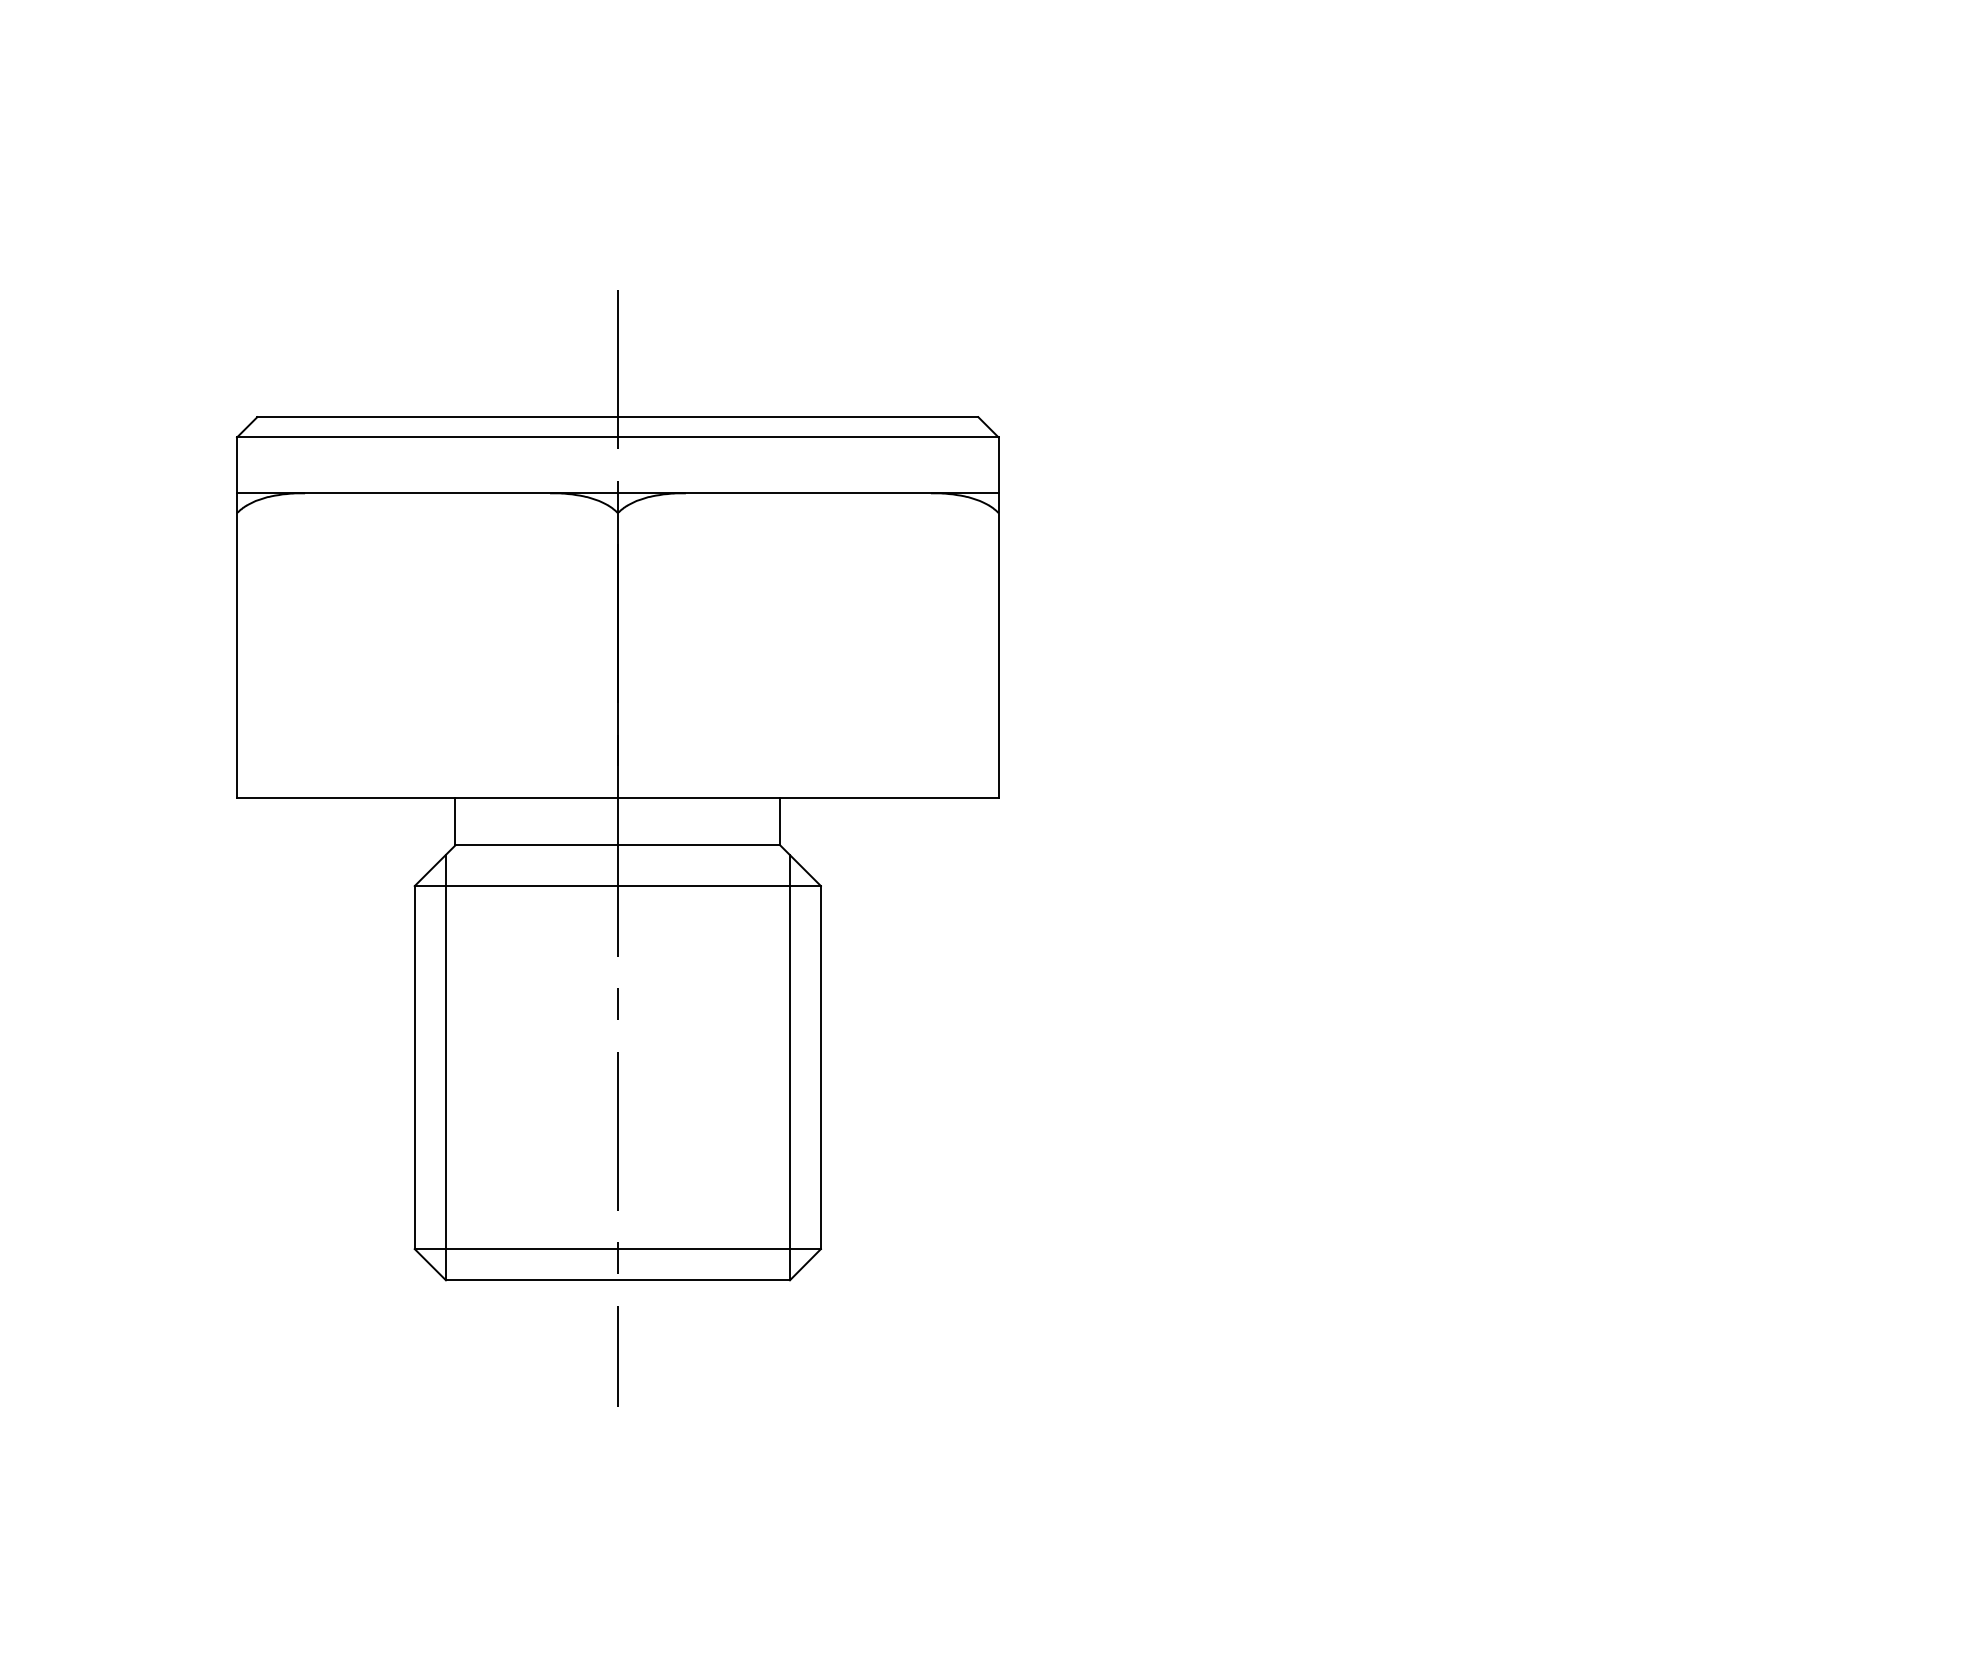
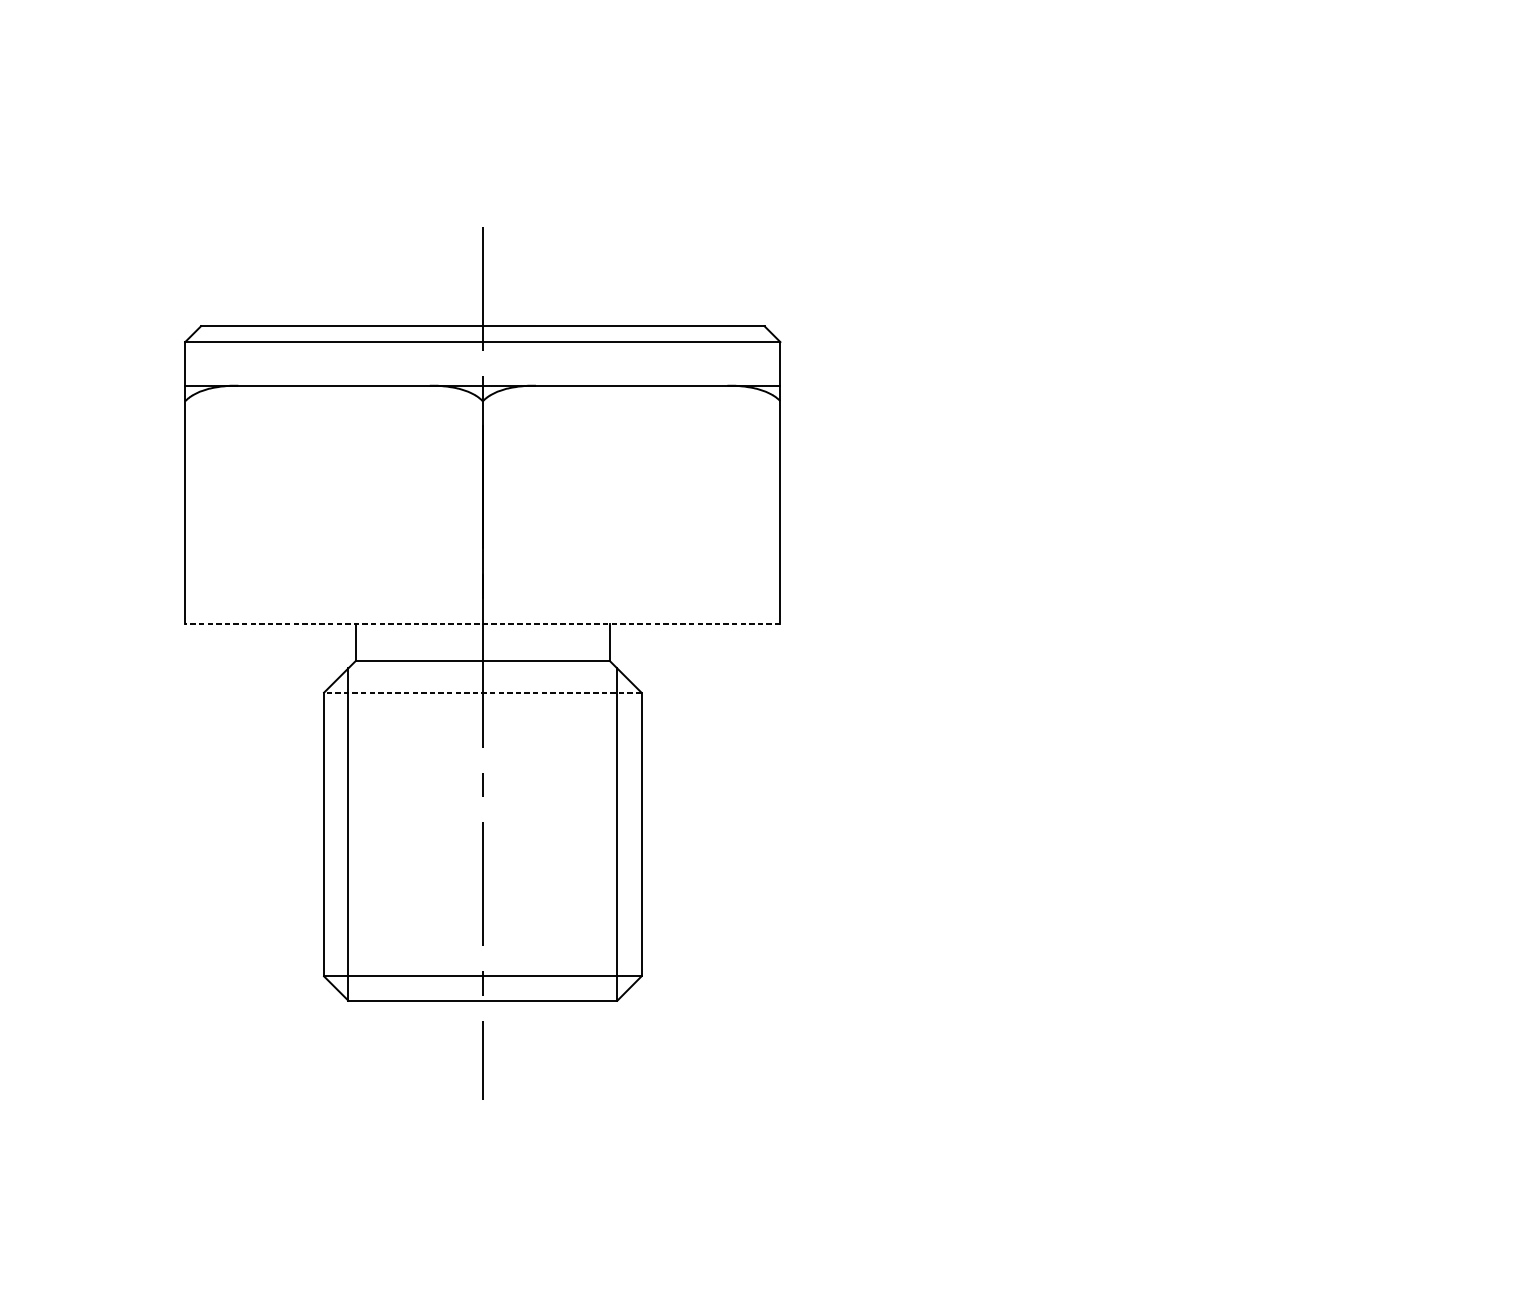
line: (617, 797) -> (482, 623), solid -> dashed
line: (617, 886) -> (482, 693), solid -> dashed

